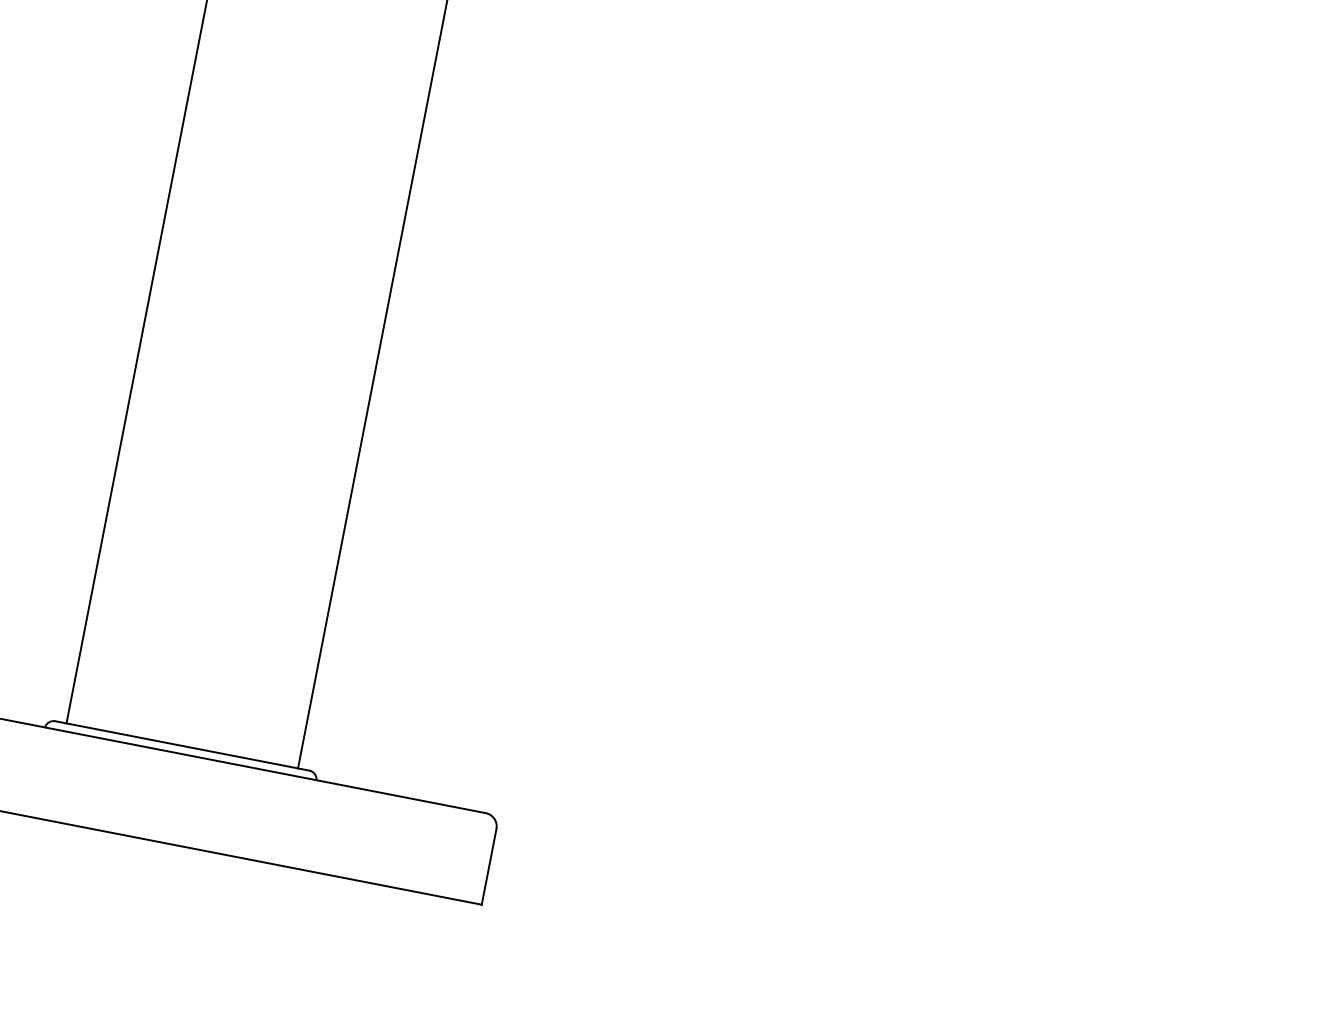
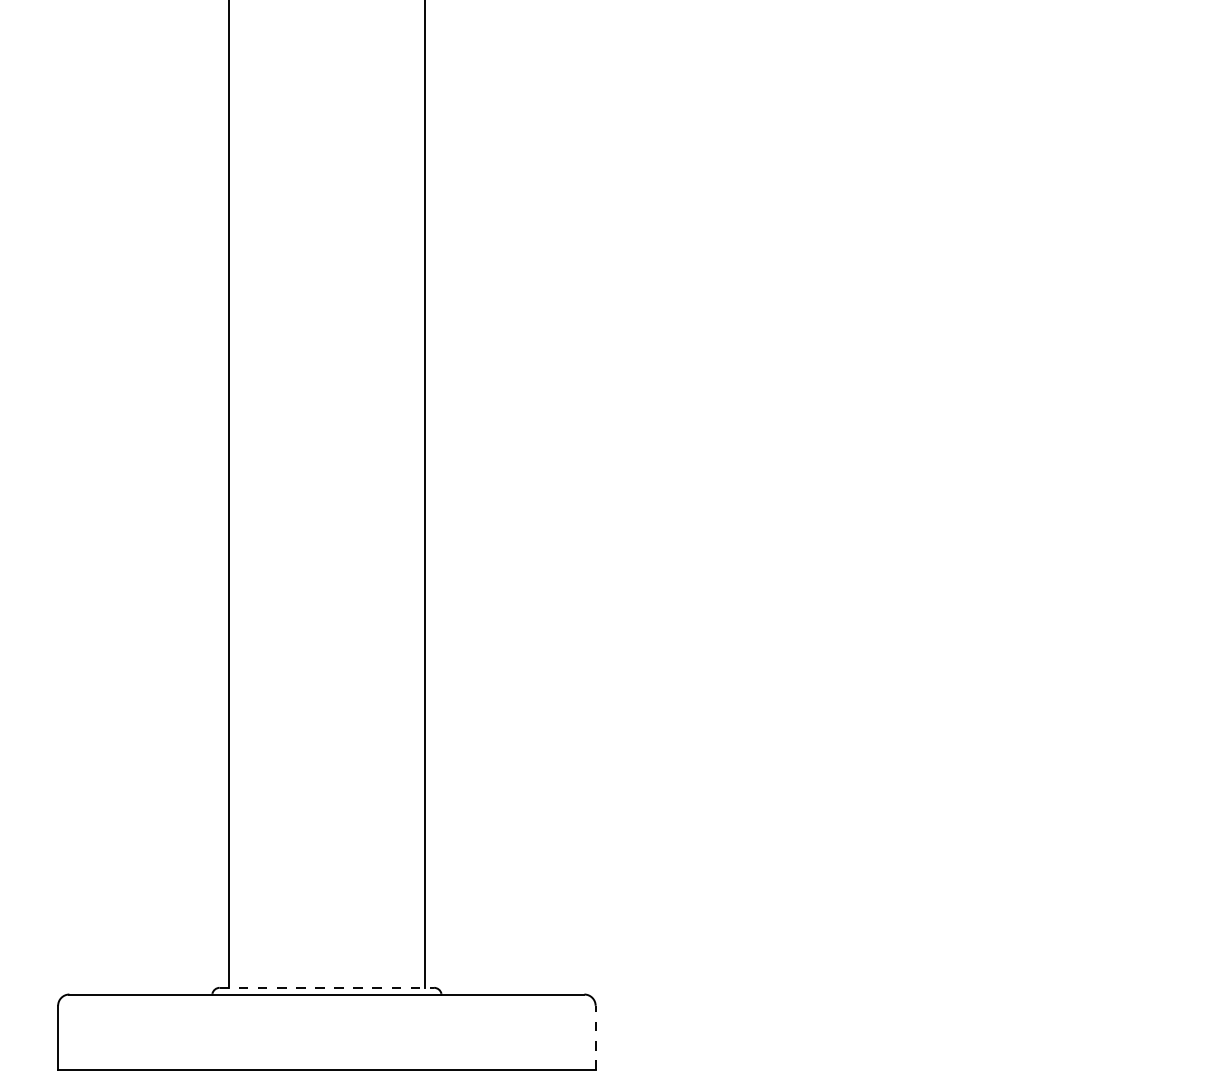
line: (183, 745) -> (327, 987), solid -> dashed
line: (488, 866) -> (595, 1037), solid -> dashed

